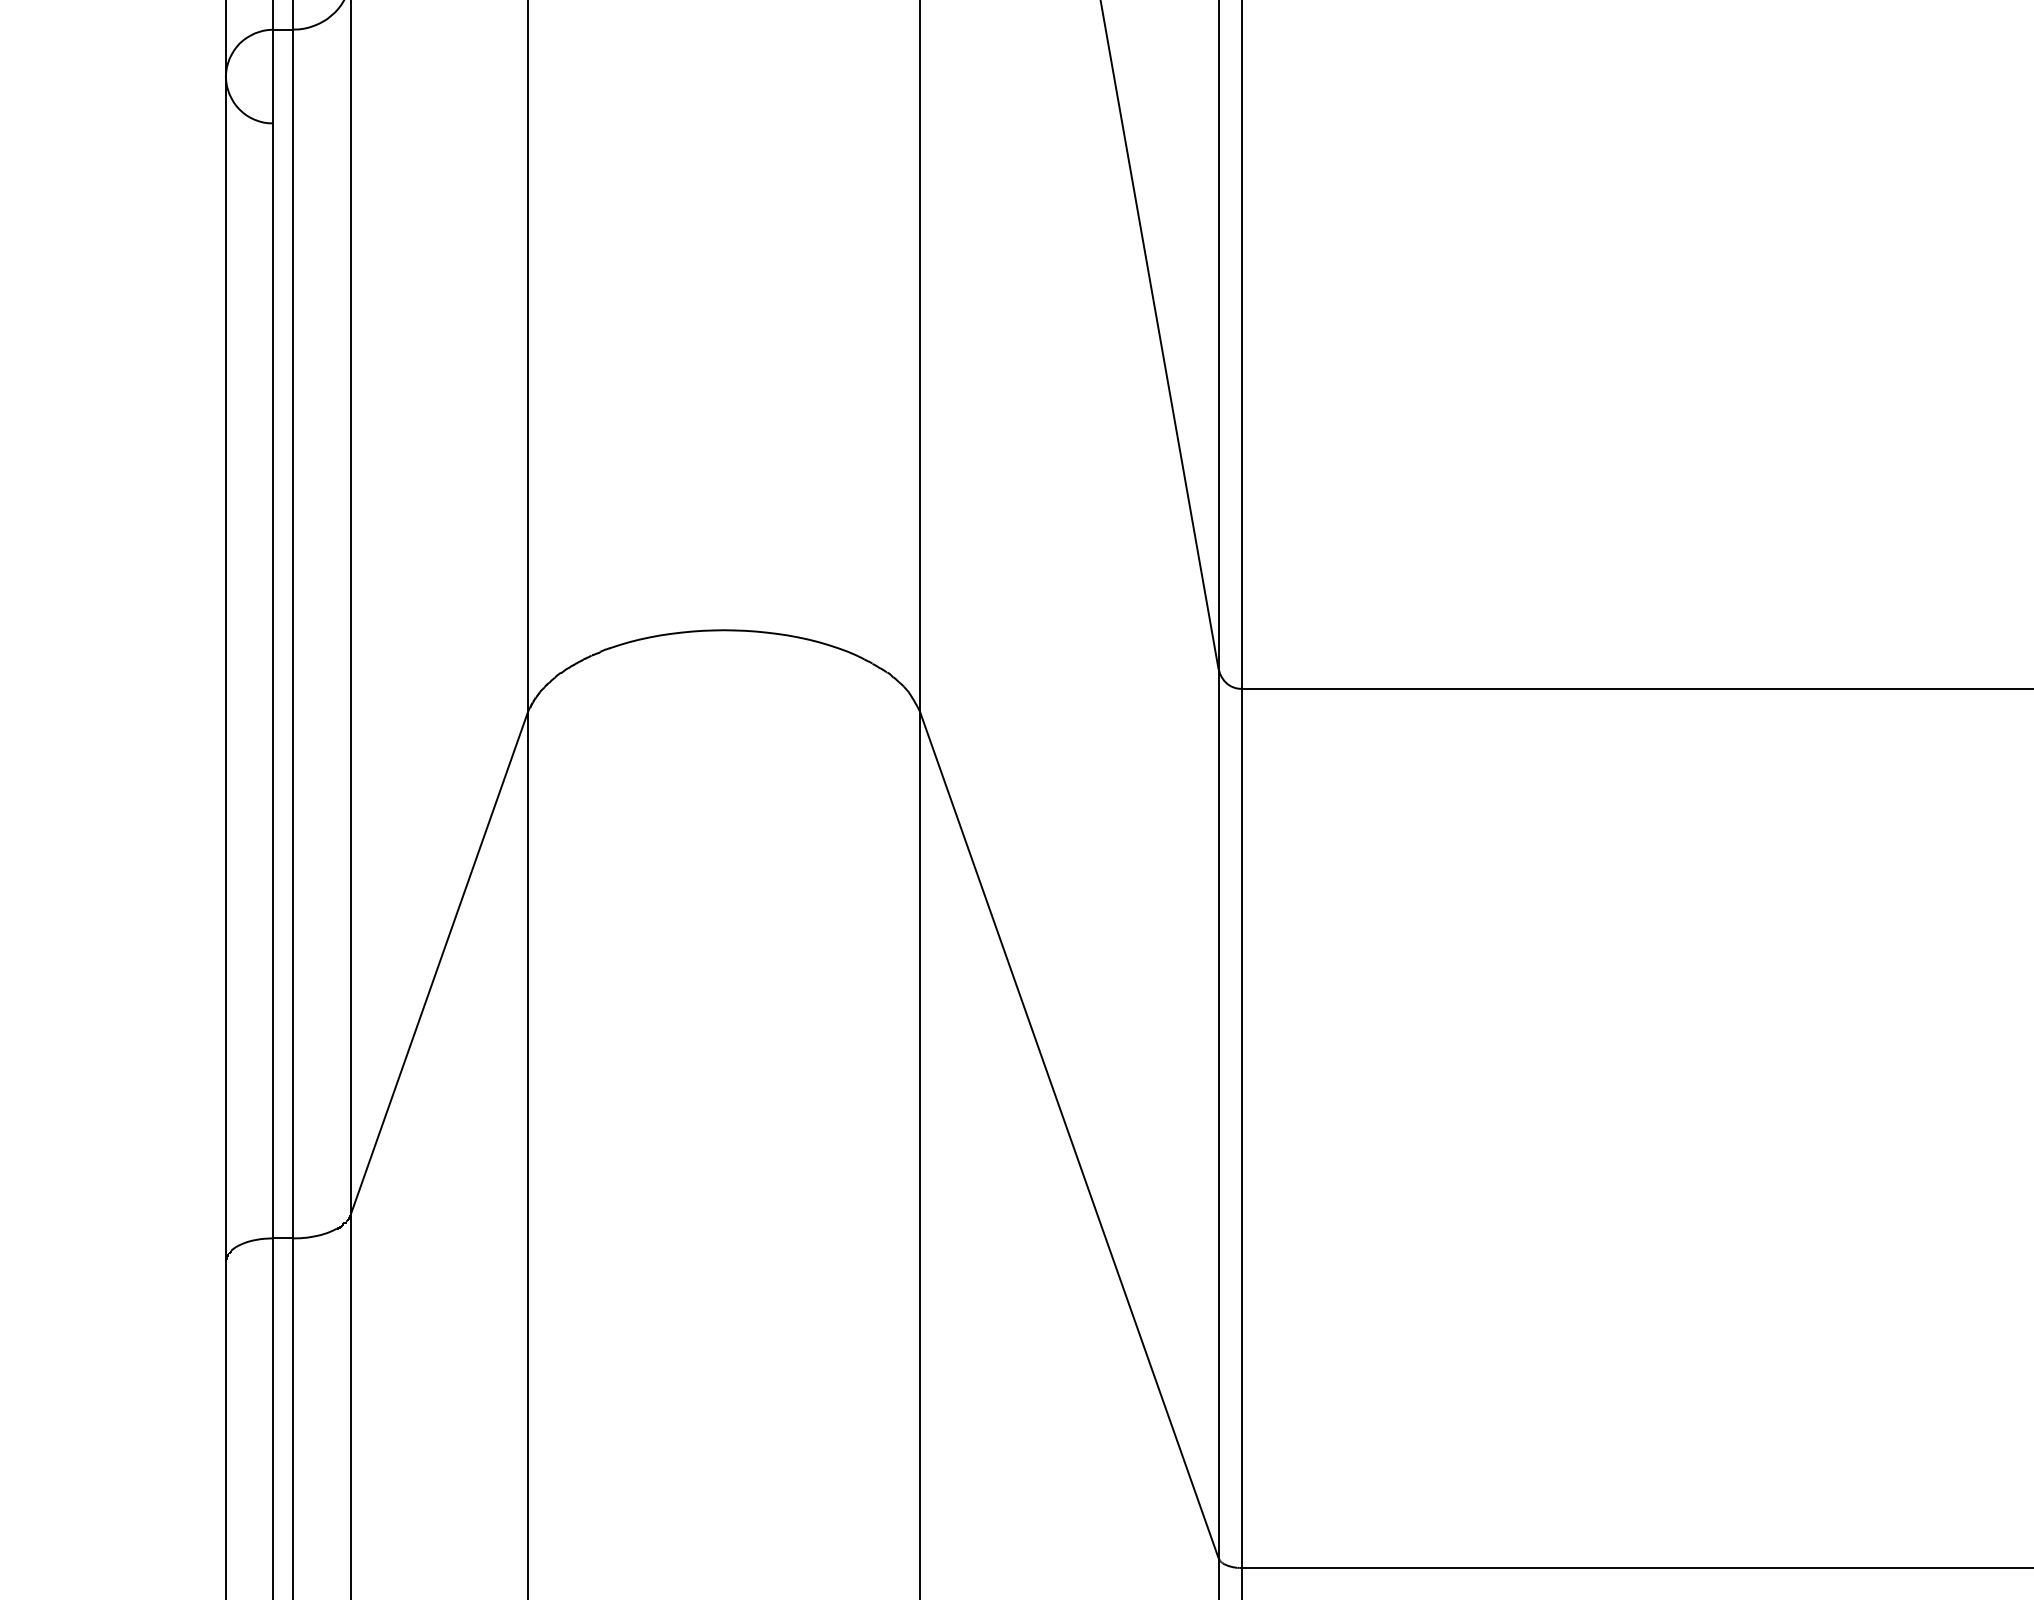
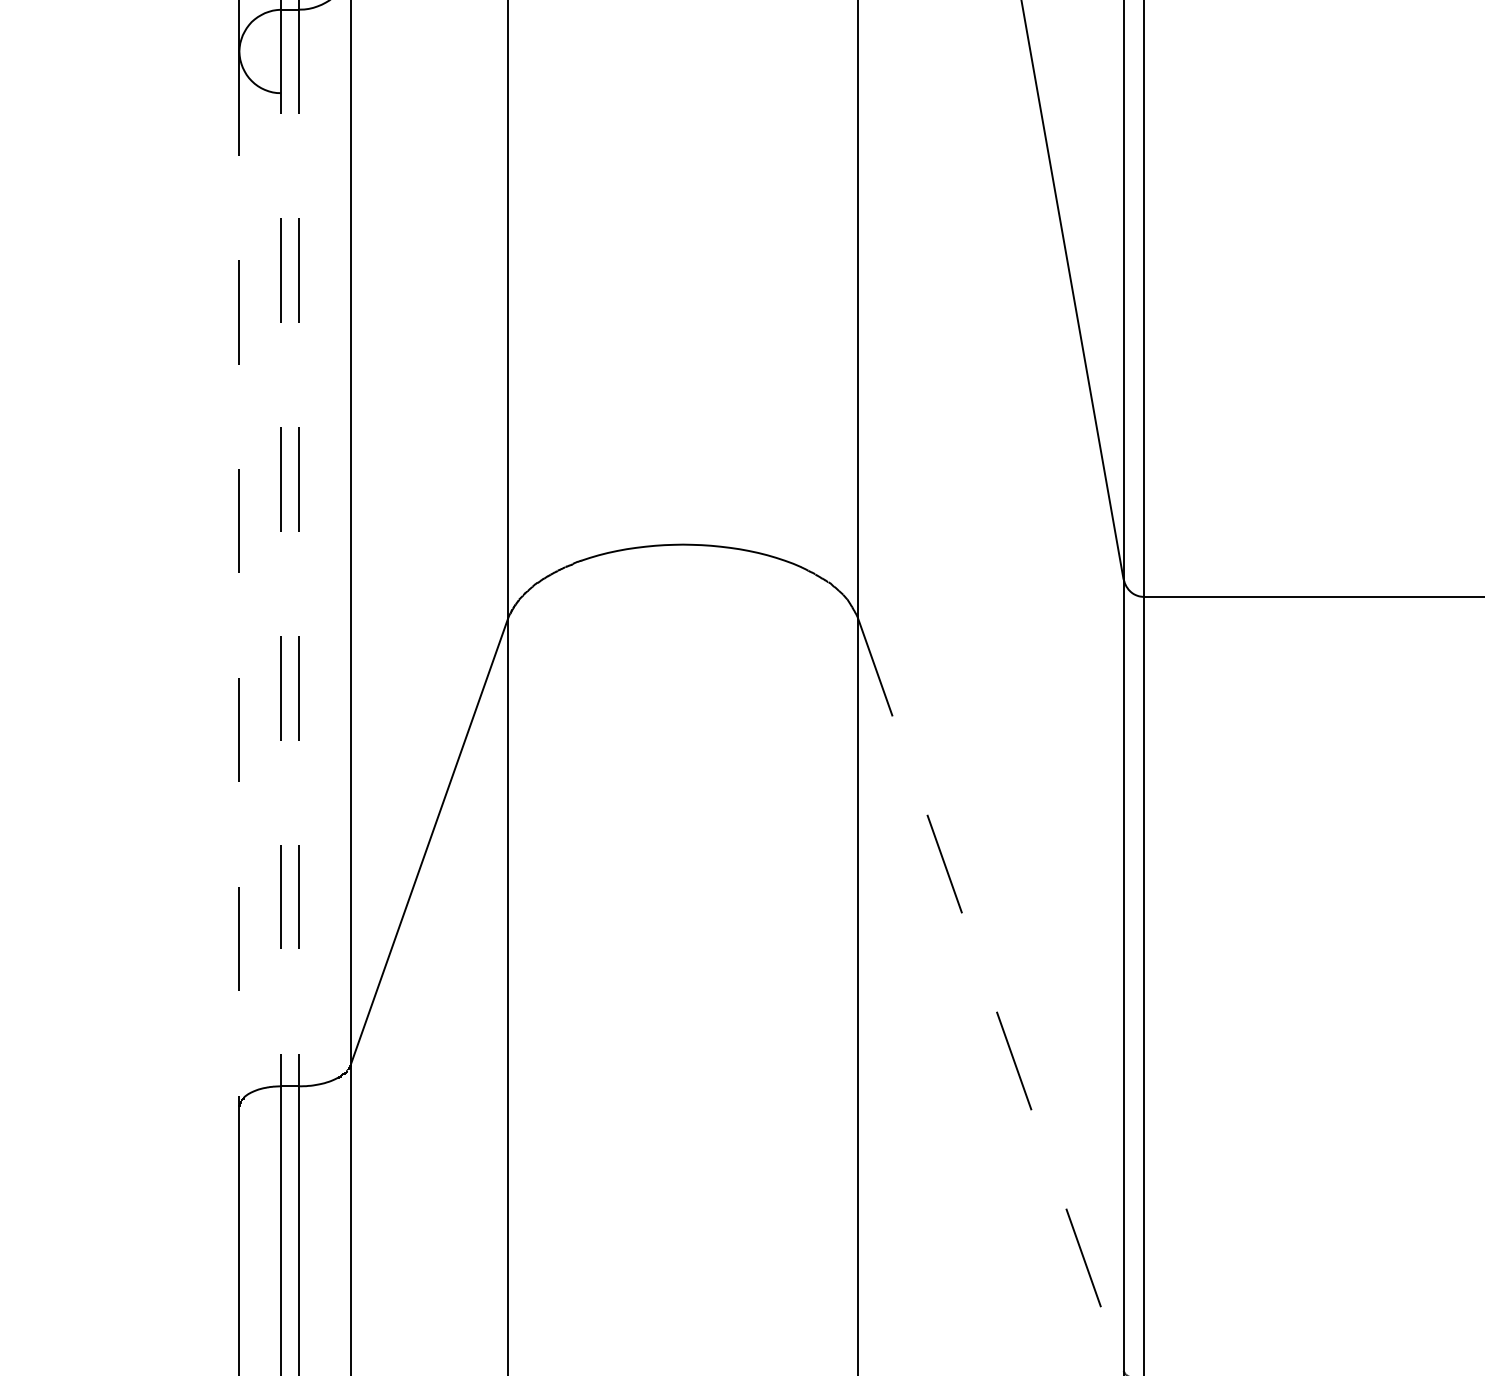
line: (272, 634) -> (280, 548), solid -> dashed
line: (293, 634) -> (299, 548), solid -> dashed
line: (225, 669) -> (239, 579), solid -> dashed
line: (1069, 1135) -> (990, 994), solid -> dashed

